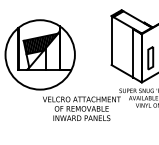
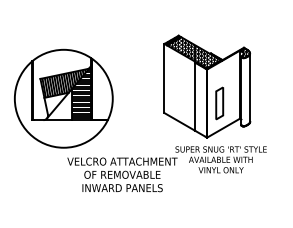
hatch: (132, 22) -> (194, 52), added
hatch: (52, 49) -> (81, 91), added

